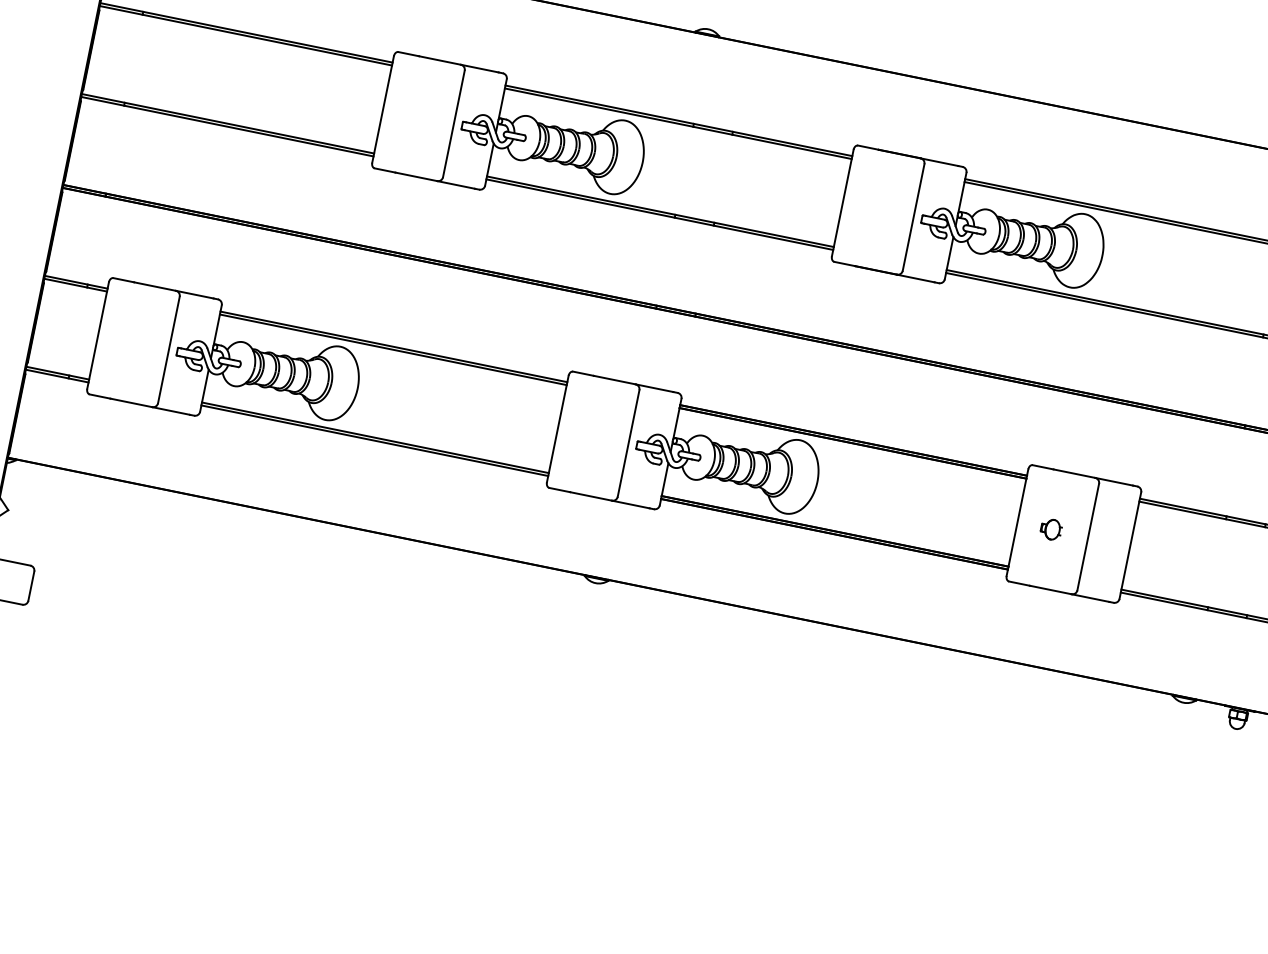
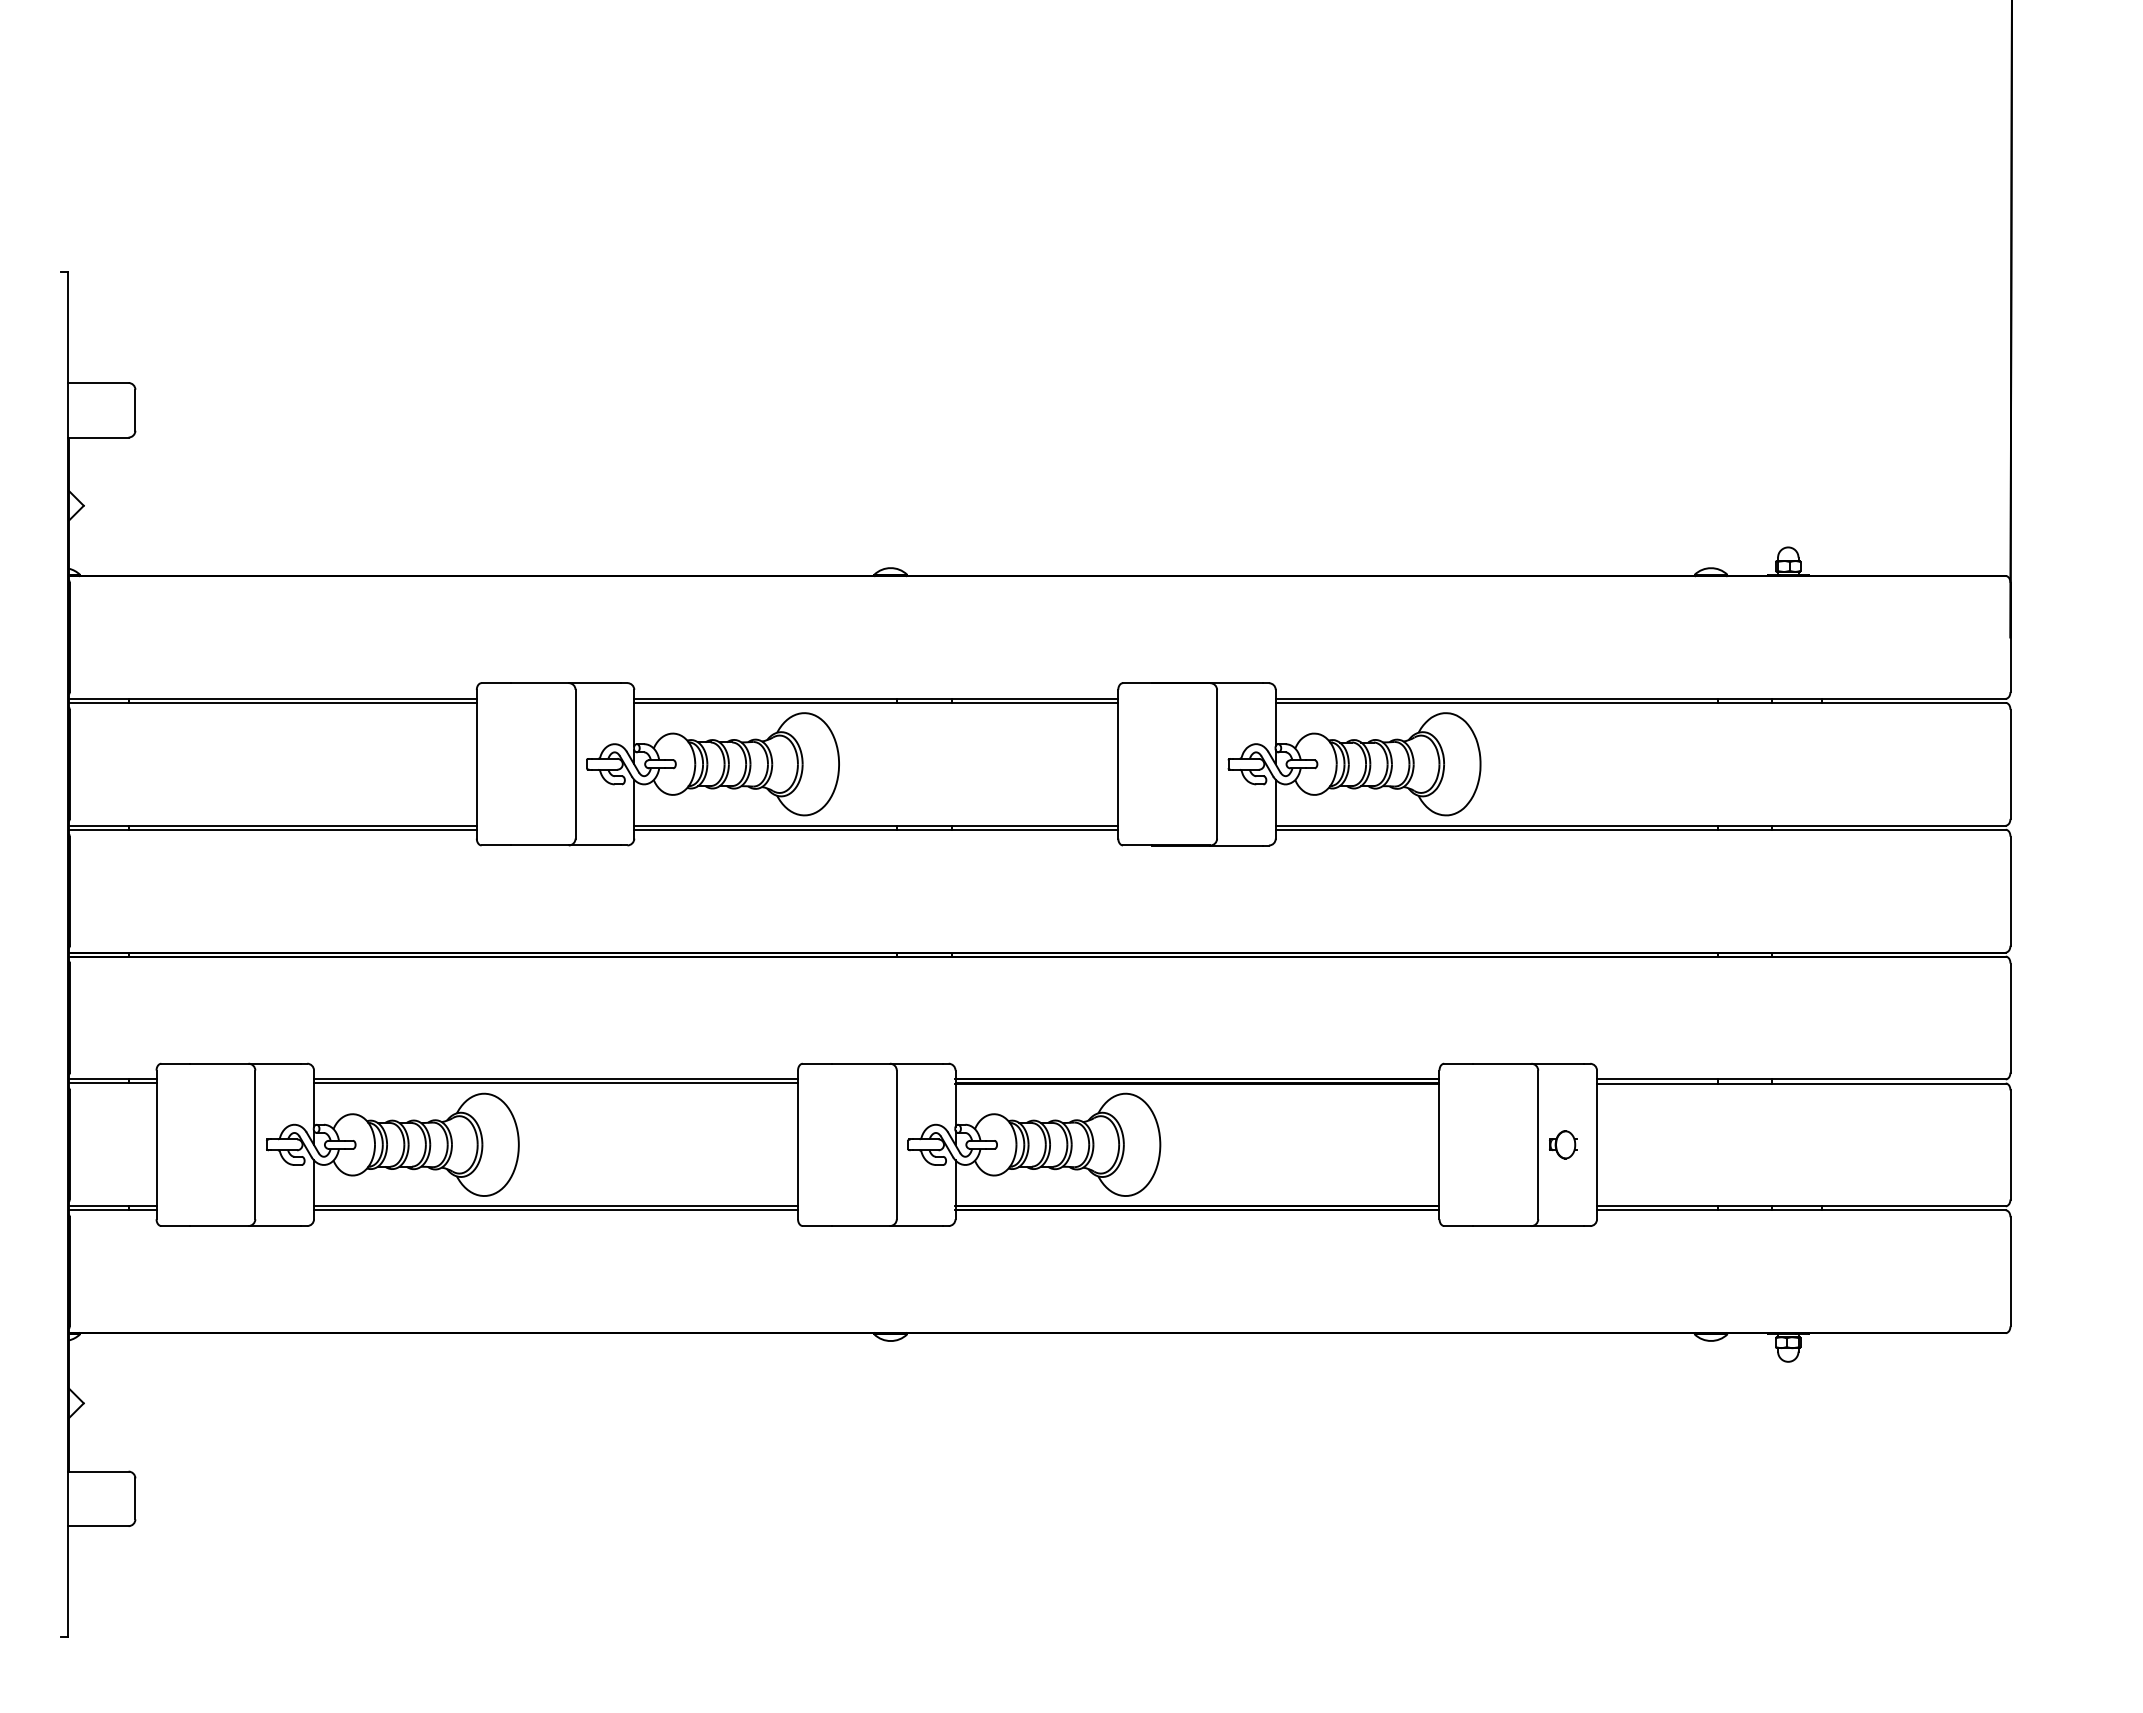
part: (1051, 529) -> (1563, 1144), moved

